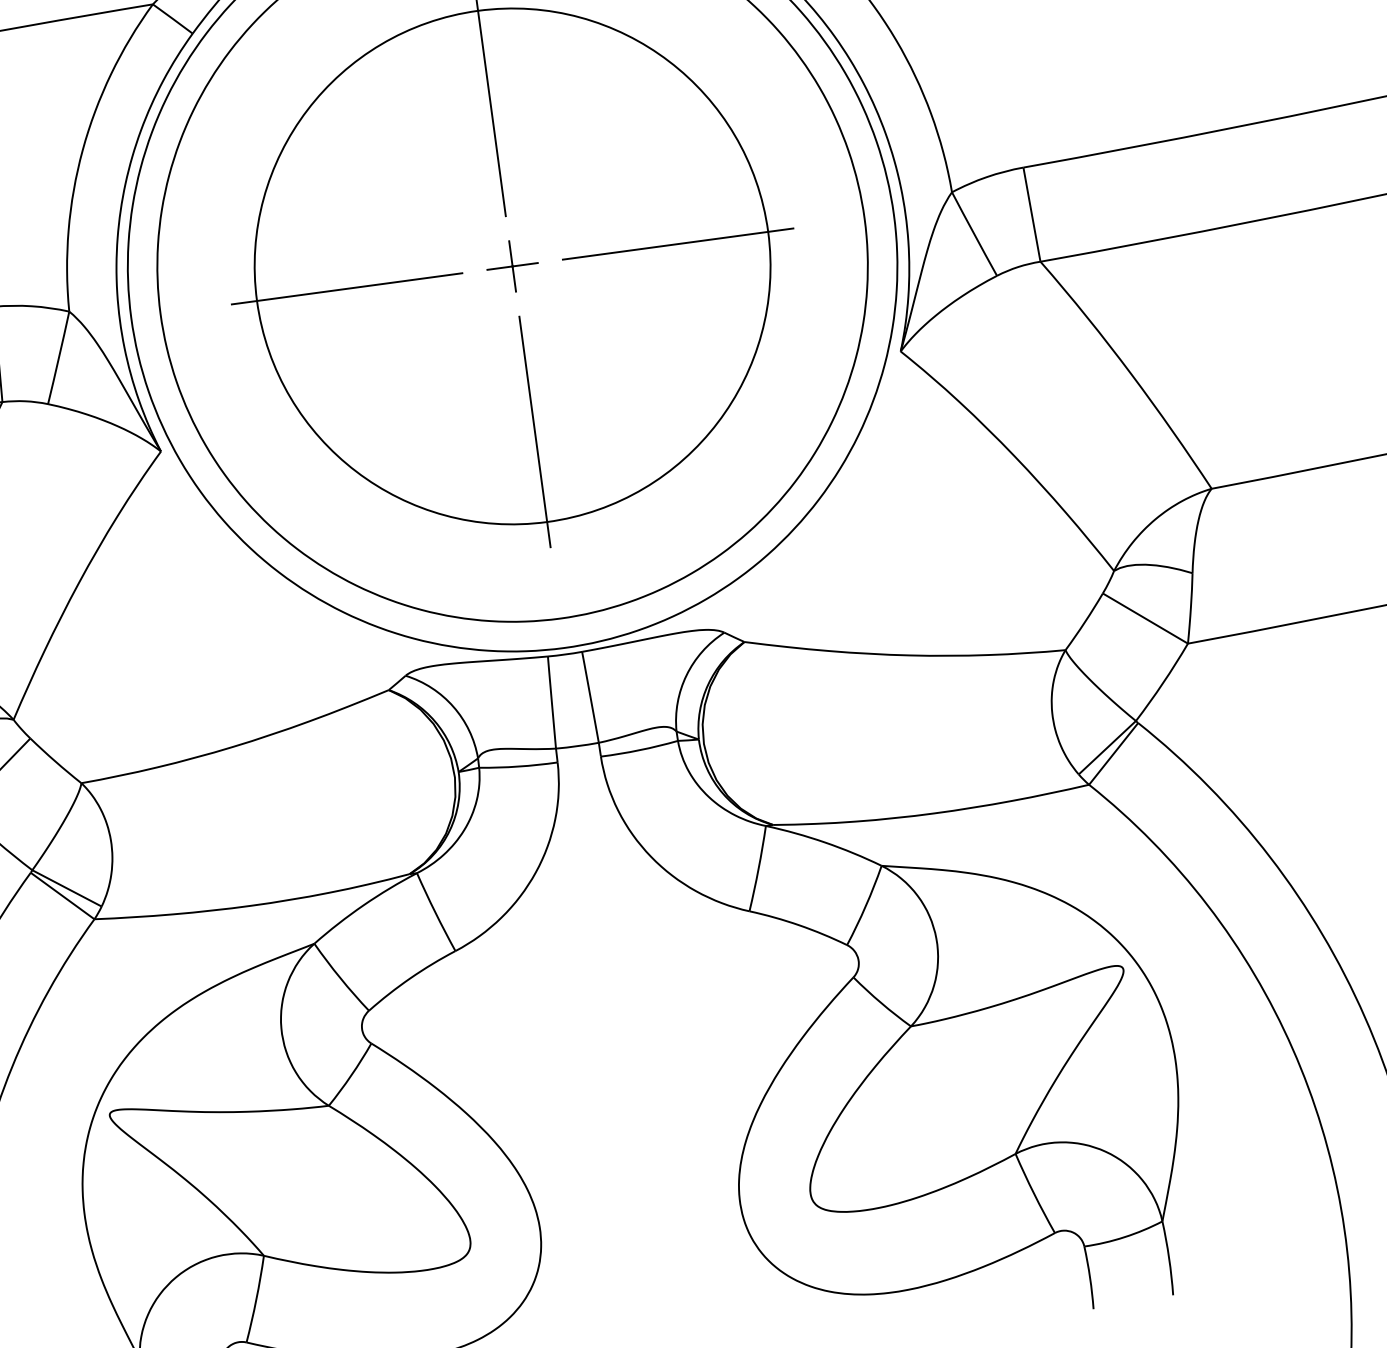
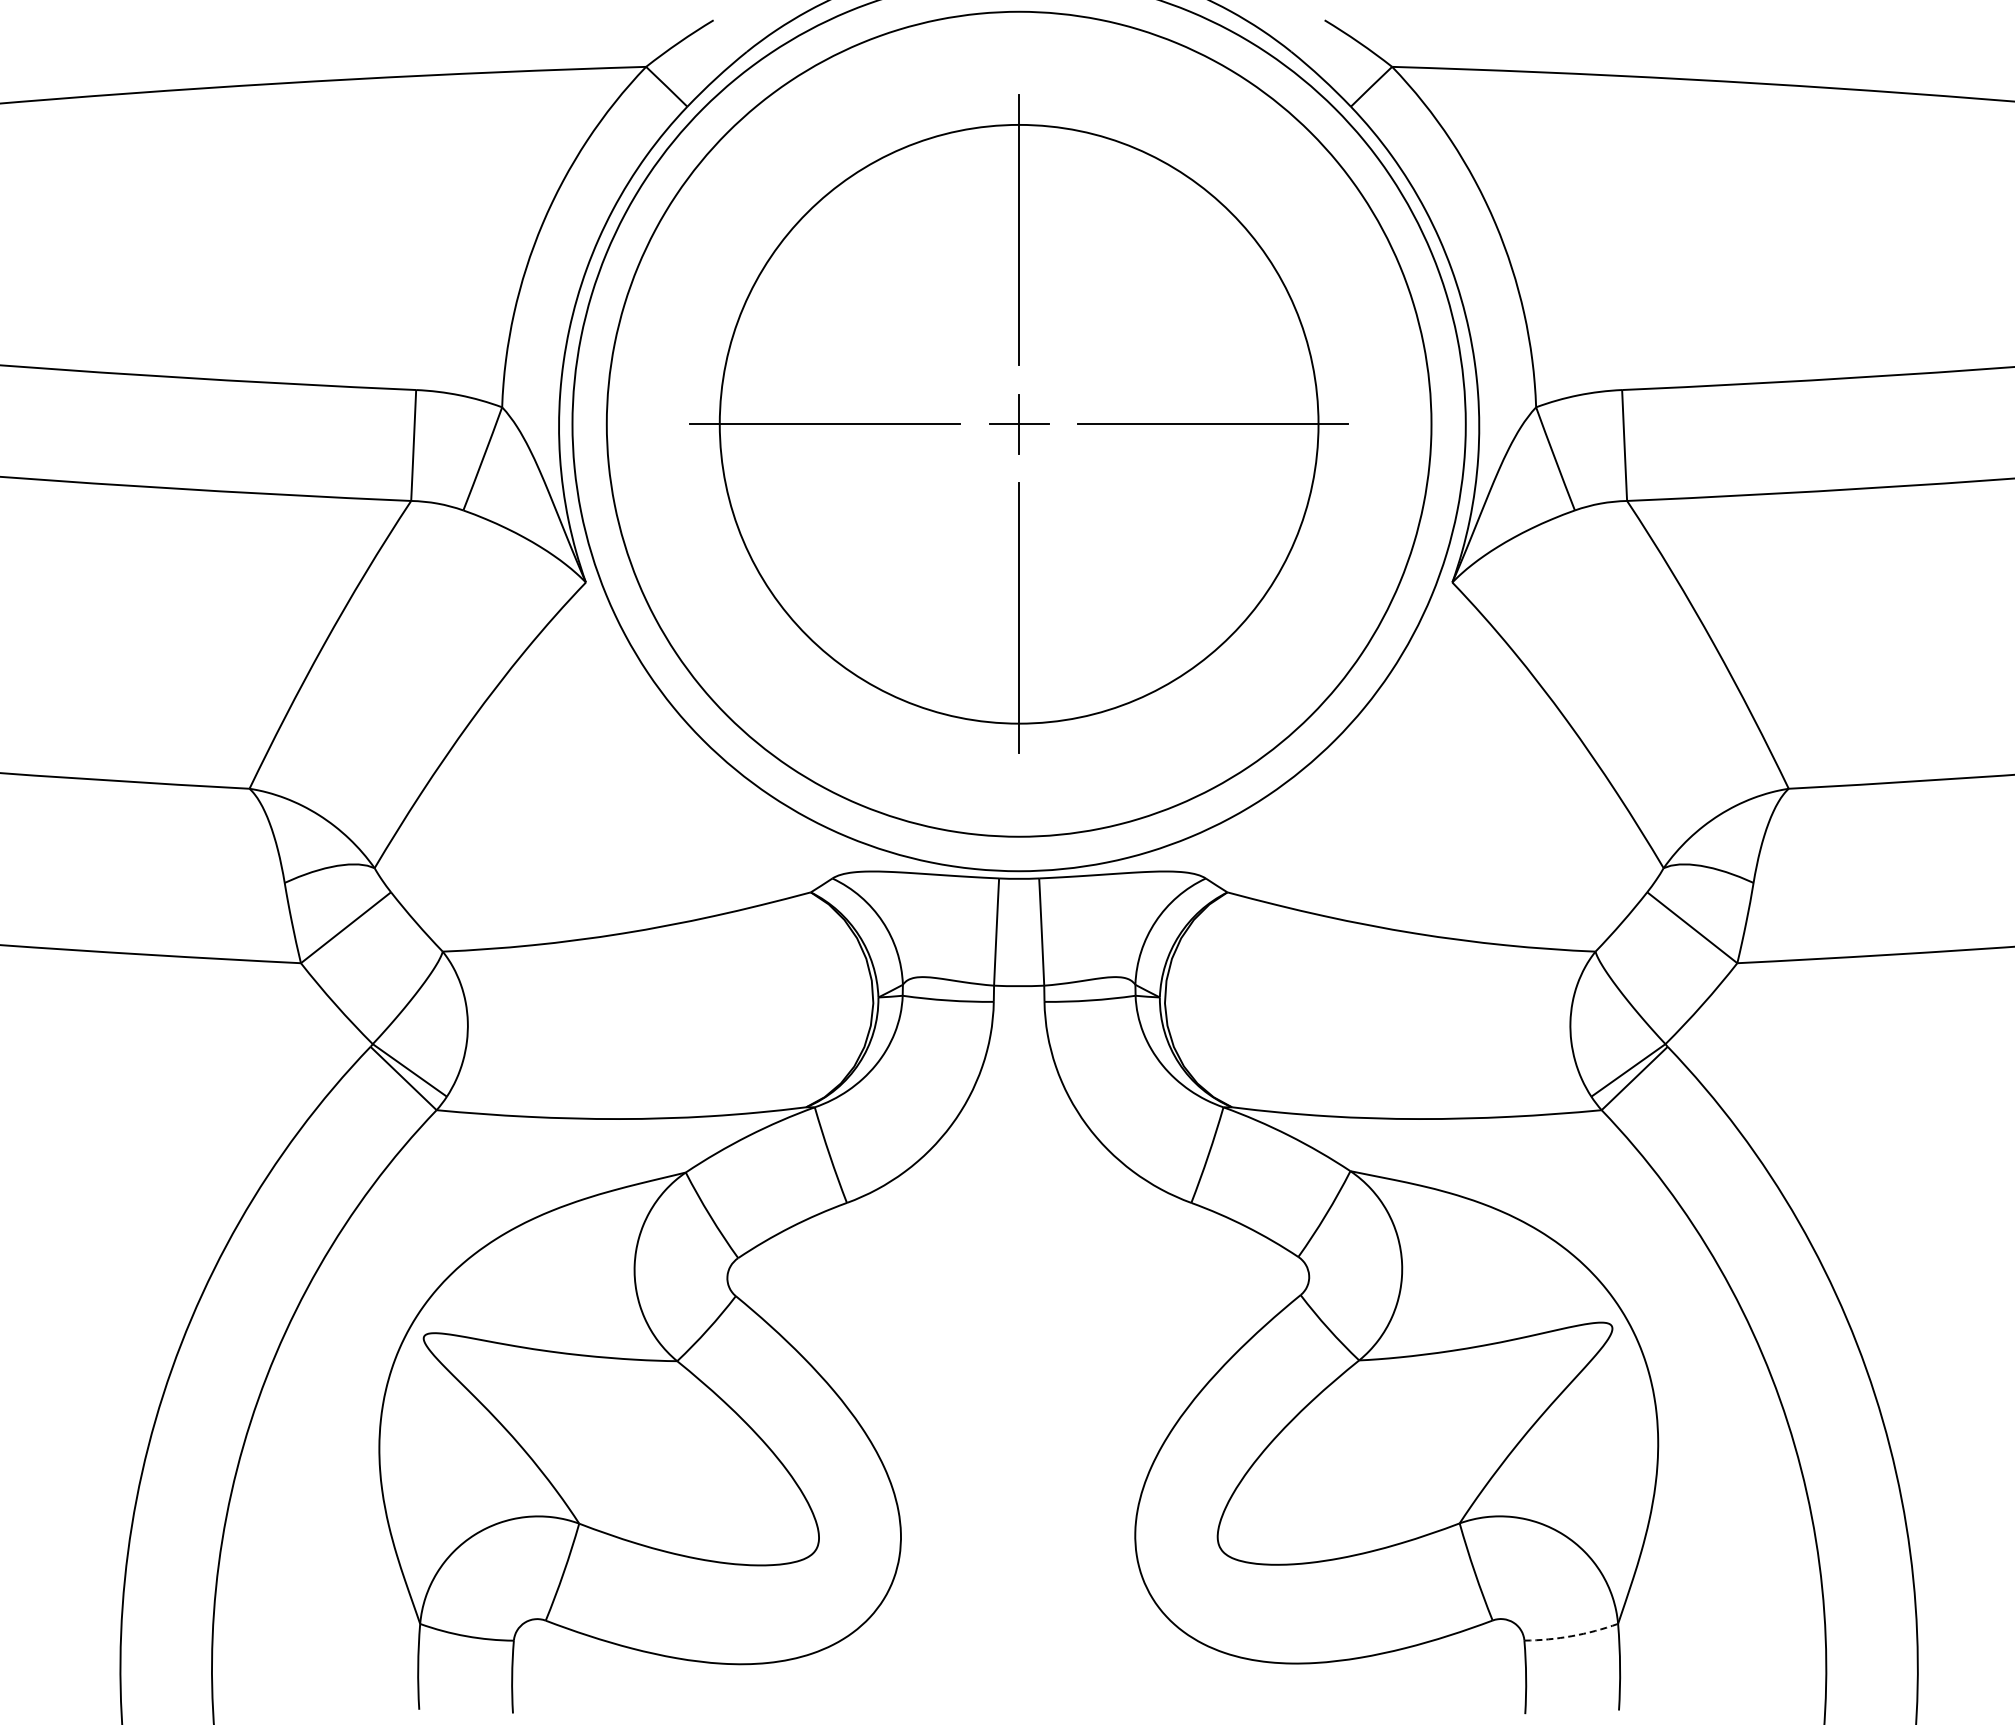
arc: (1124, 1237) -> (1571, 1636), solid -> dashed

